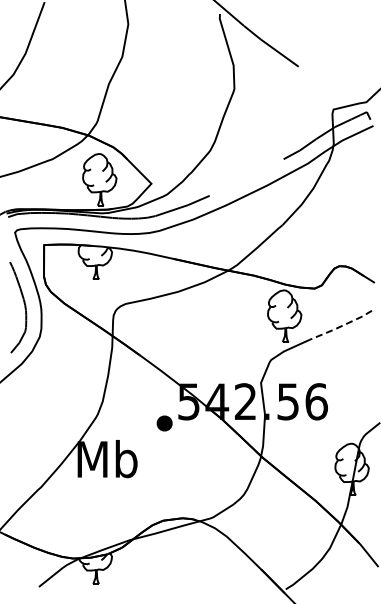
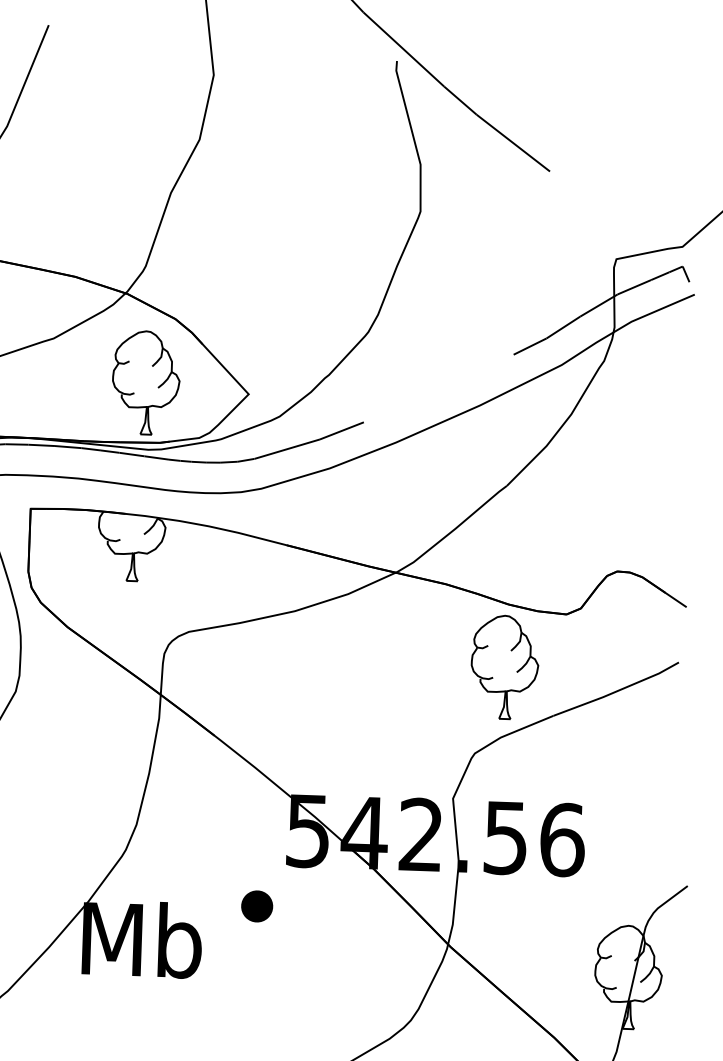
line: (341, 326) -> (617, 691), dashed -> solid
part: (164, 423) -> (256, 906), moved

